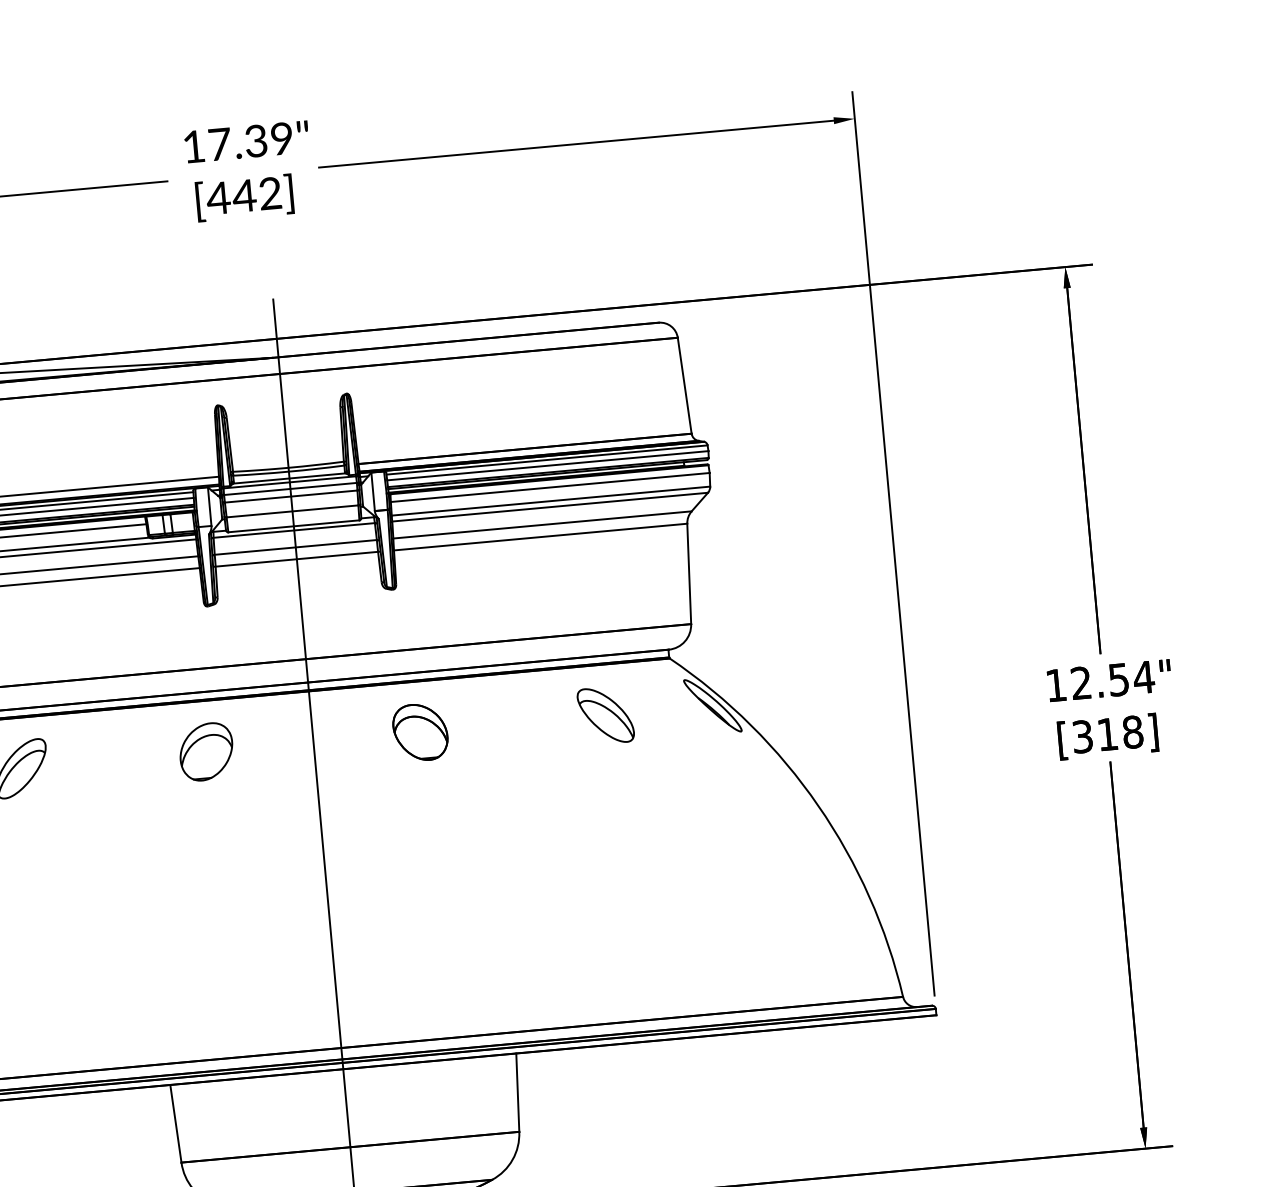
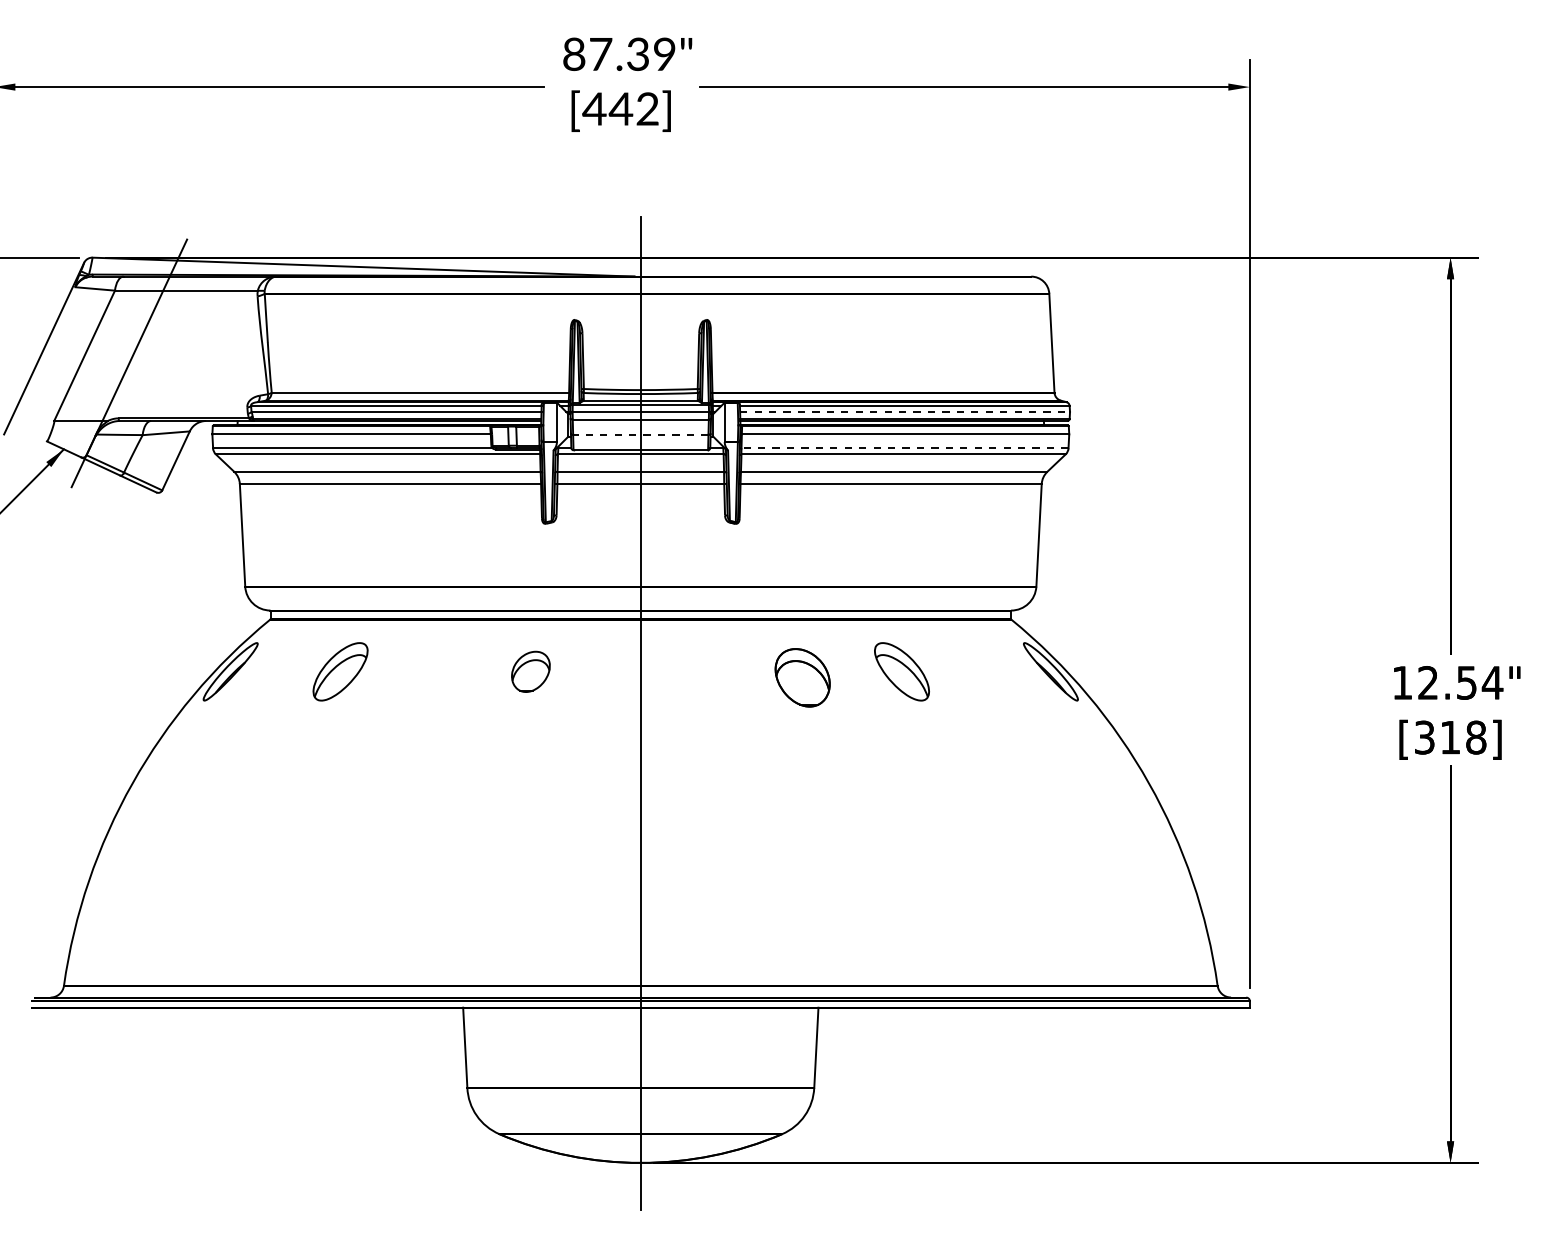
text: (194, 146) -> (574, 54), 17.39" -> 87.39"
line: (548, 466) -> (905, 412), solid -> dashed
line: (551, 501) -> (905, 448), solid -> dashed
line: (292, 511) -> (640, 434), solid -> dashed
part: (605, 715) -> (901, 671), moved
part: (420, 732) -> (802, 677), moved
part: (206, 751) -> (530, 671), size x0.7

